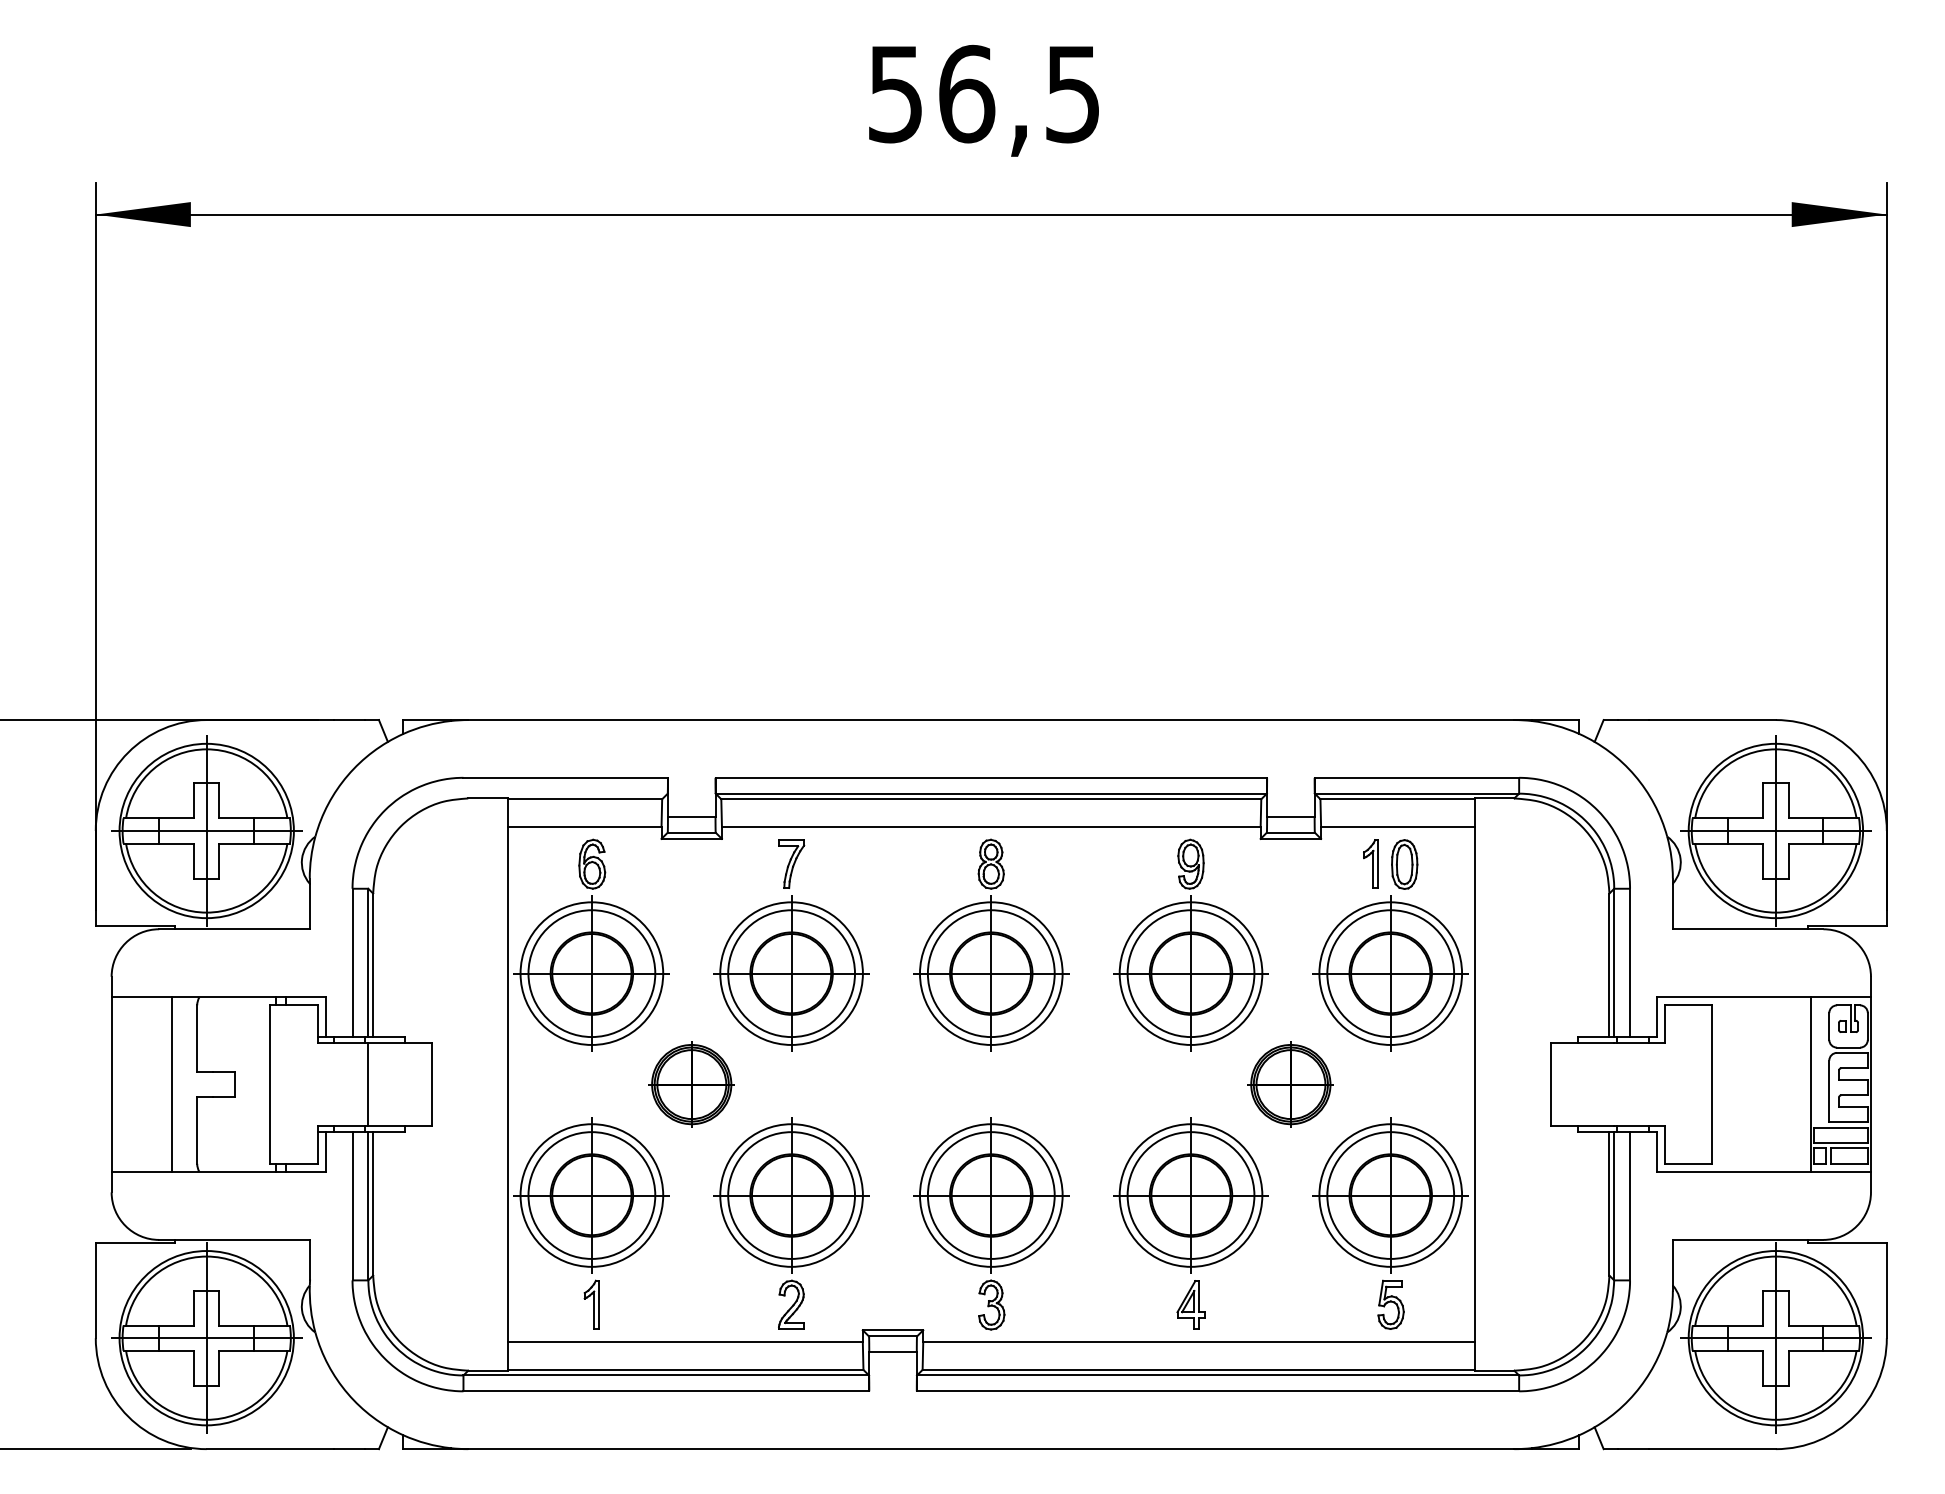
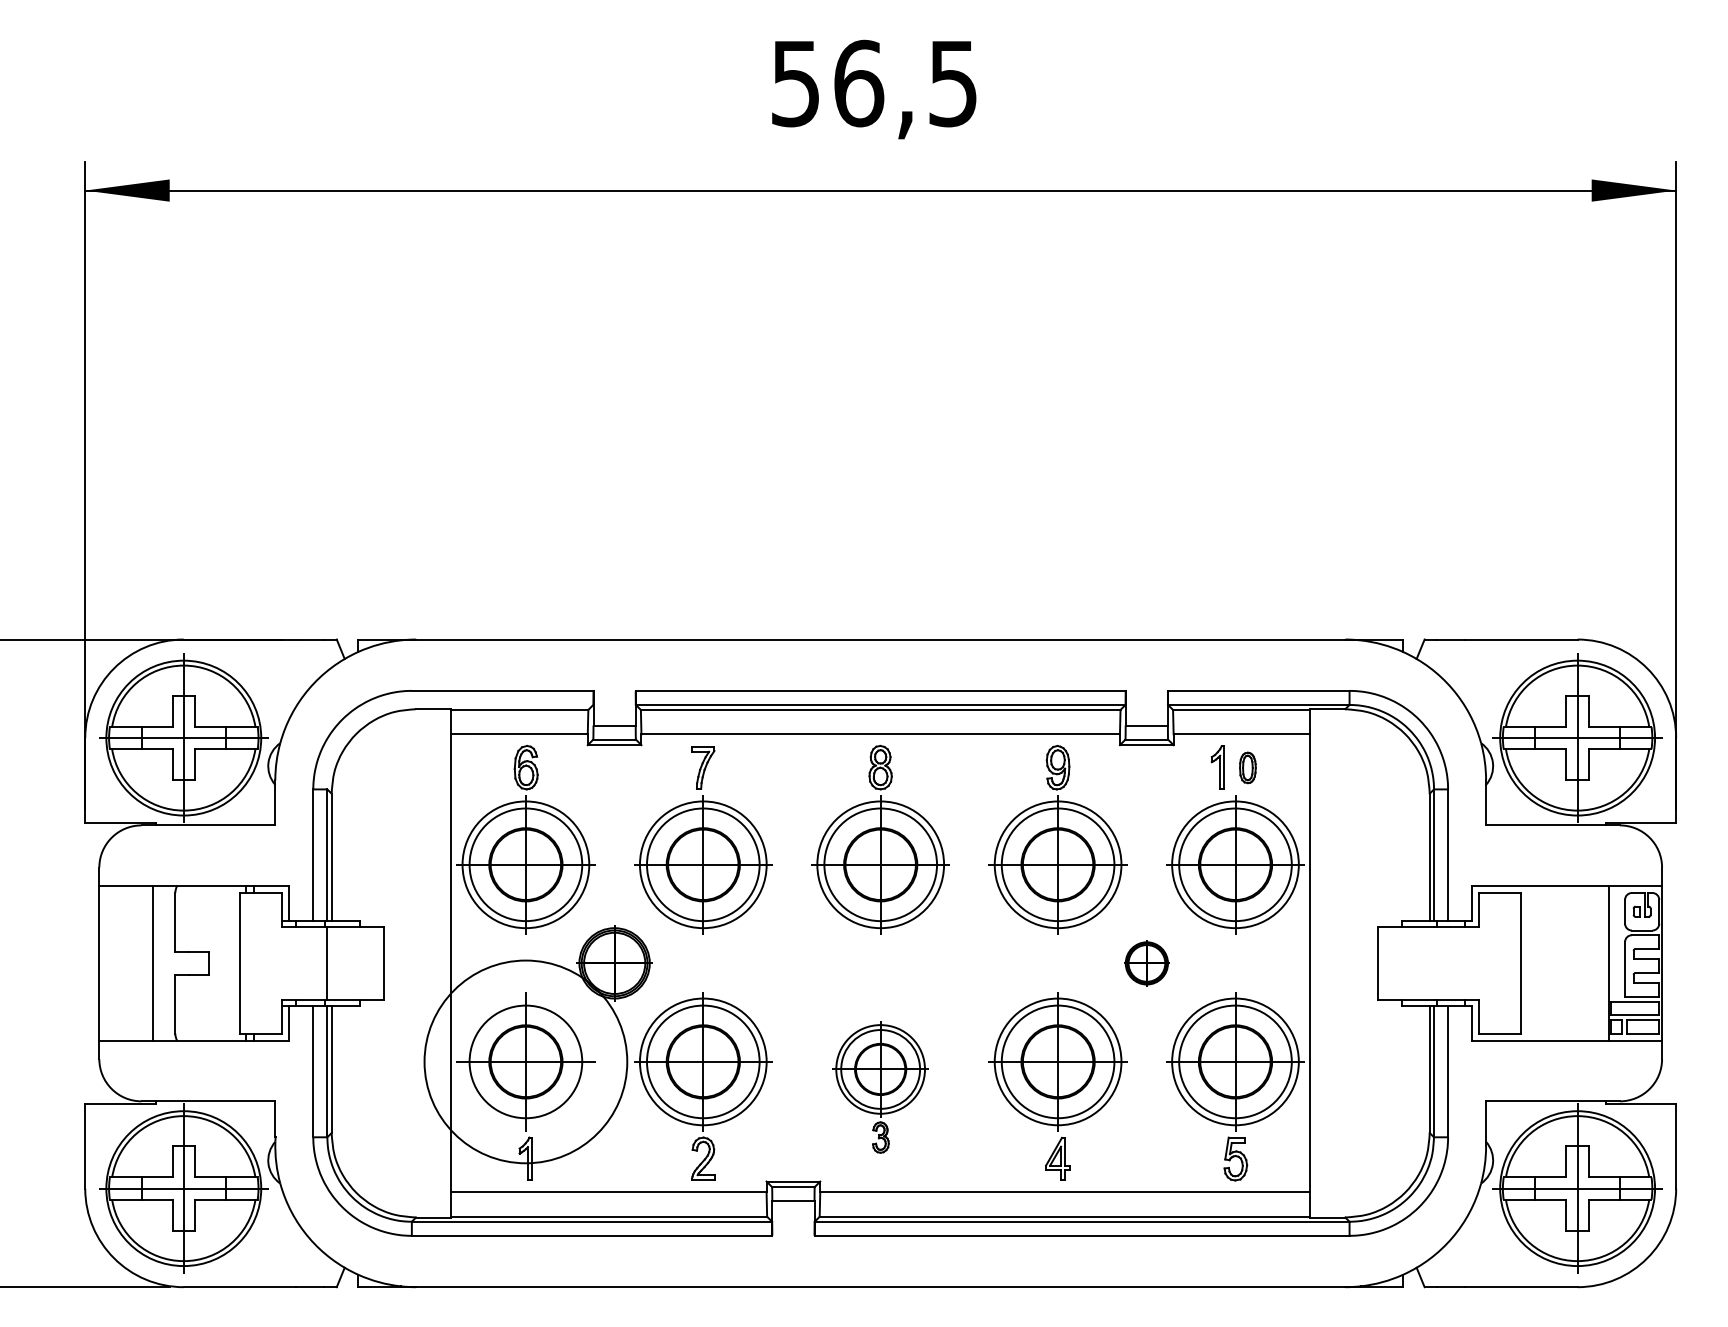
part: (1404, 864) -> (1247, 767), size x0.7
part: (1290, 1084) -> (1146, 963), size x0.6
circle: (591, 1195) -> (525, 1061), size x1.6
part: (991, 1223) -> (880, 1086), size x0.7

